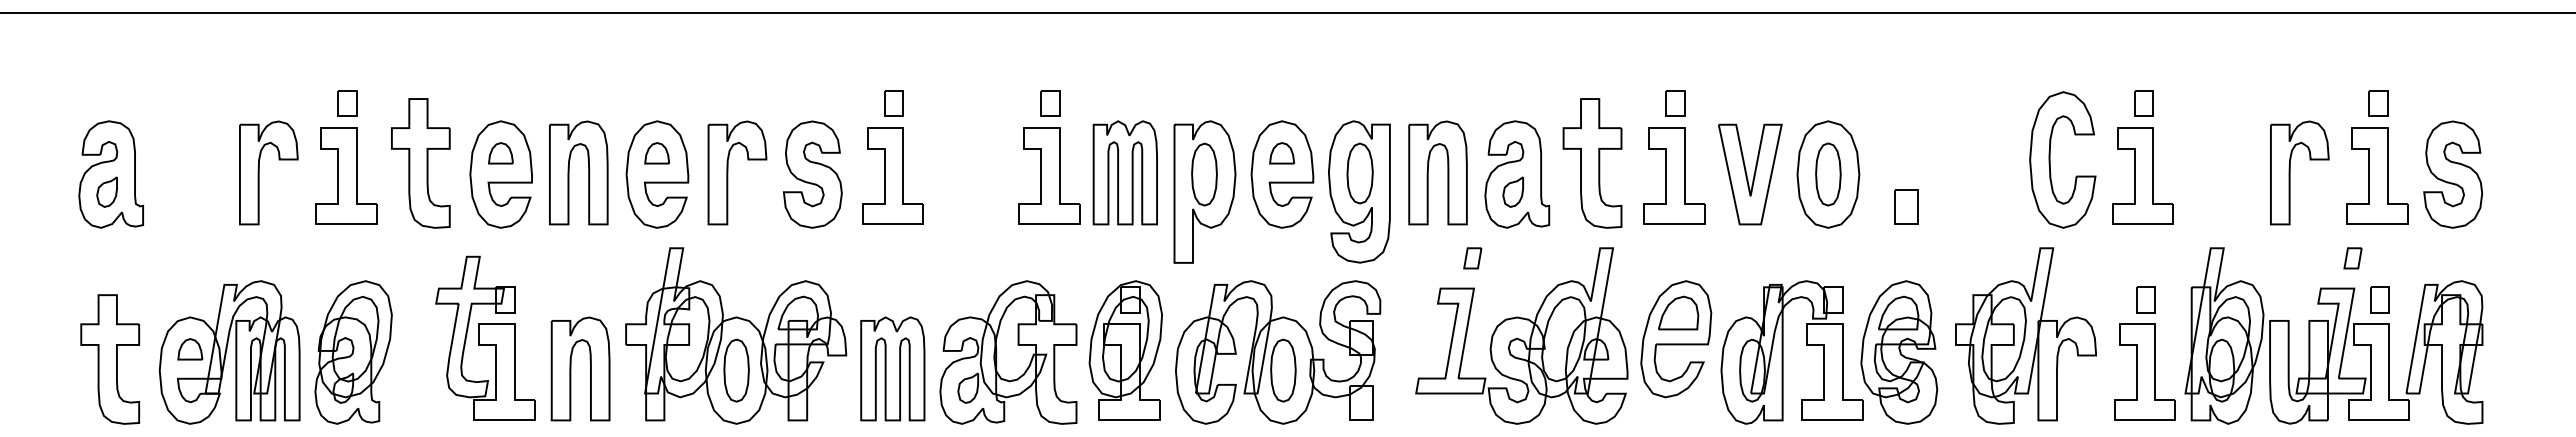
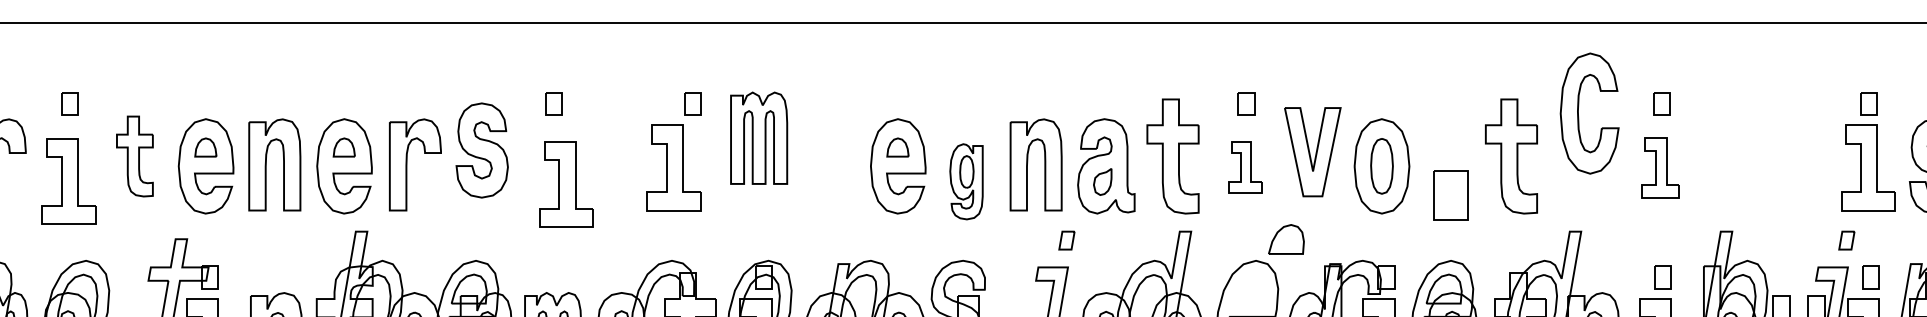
part: (2050, 159) -> (1578, 113), moved
part: (420, 163) -> (134, 156), size x0.7
part: (1974, 163) -> (1511, 156), added
part: (1124, 172) -> (758, 137), moved
part: (2290, 172) -> (1791, 164), removed
part: (812, 174) -> (481, 150), moved
part: (1750, 174) -> (1312, 152), moved
part: (346, 175) -> (69, 180), moved
part: (892, 175) -> (566, 184), moved
part: (1049, 175) -> (674, 167), moved
part: (1674, 175) -> (1245, 167), size x0.6
part: (2142, 175) -> (1660, 167), size x0.7
part: (1204, 191) -> (829, 181), removed
part: (1359, 191) -> (966, 181), size x0.6
part: (1906, 206) -> (1451, 194), size x1.6
part: (1678, 312) -> (1286, 238), moved

